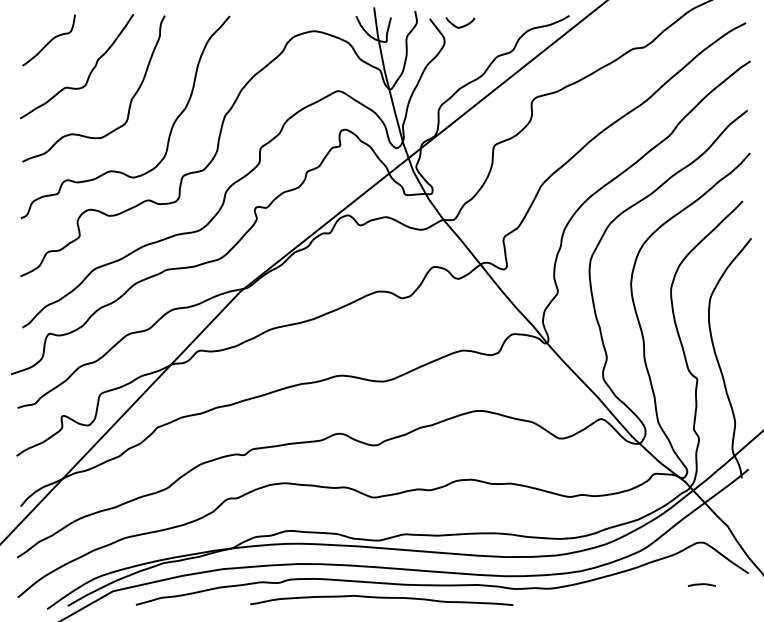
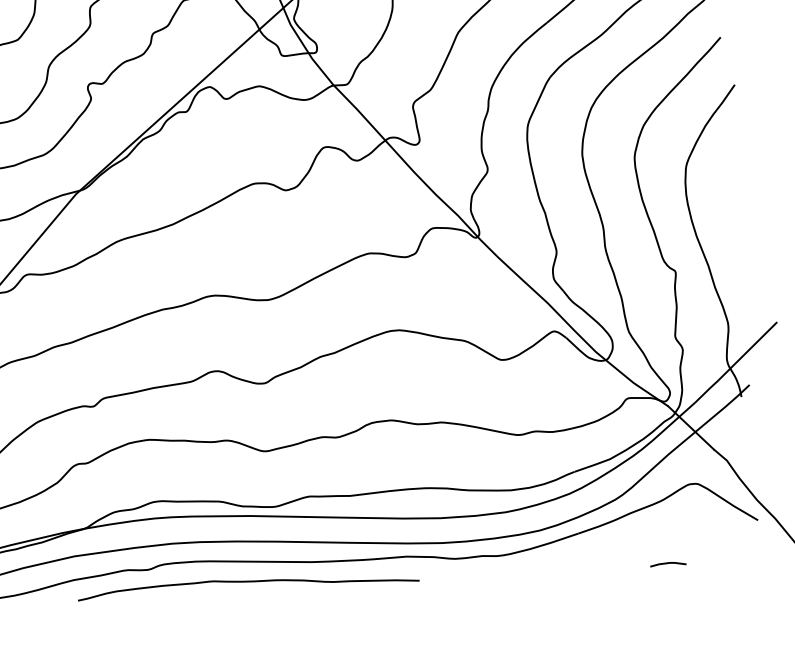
line: (701, 584) -> (667, 563), moved
curve: (381, 598) -> (247, 582), moved

